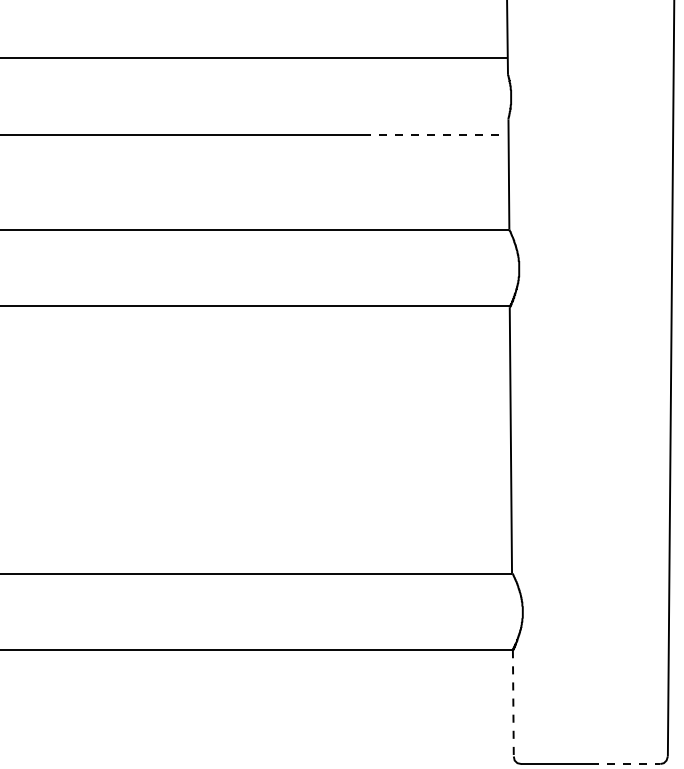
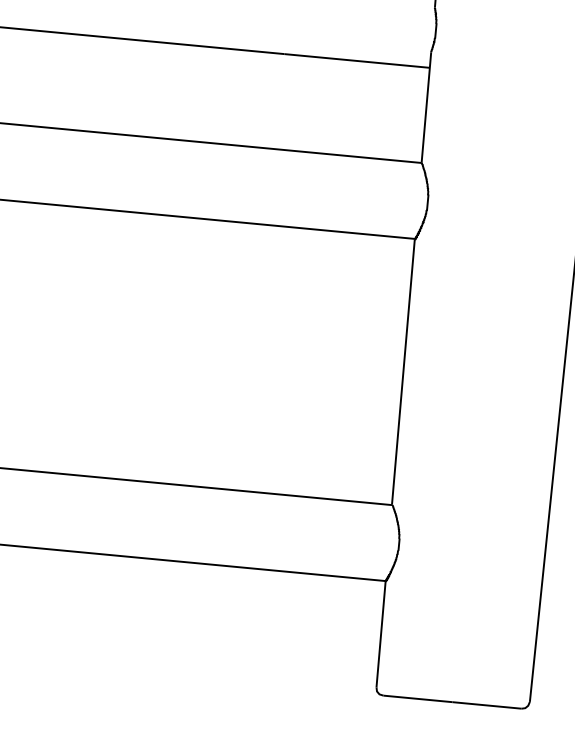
line: (435, 134) -> (357, 60), dashed -> solid
line: (513, 703) -> (381, 634), dashed -> solid
line: (625, 764) -> (486, 705), dashed -> solid

